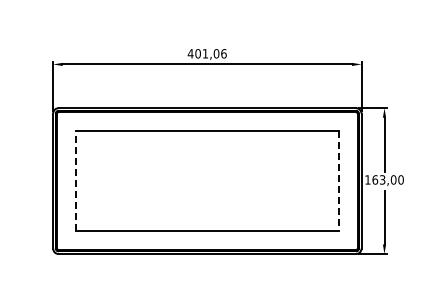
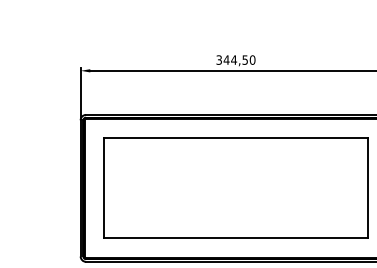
text: (206, 53) -> (235, 59), 401,06 -> 344,50
line: (76, 181) -> (104, 188), dashed -> solid
line: (338, 181) -> (368, 188), dashed -> solid

